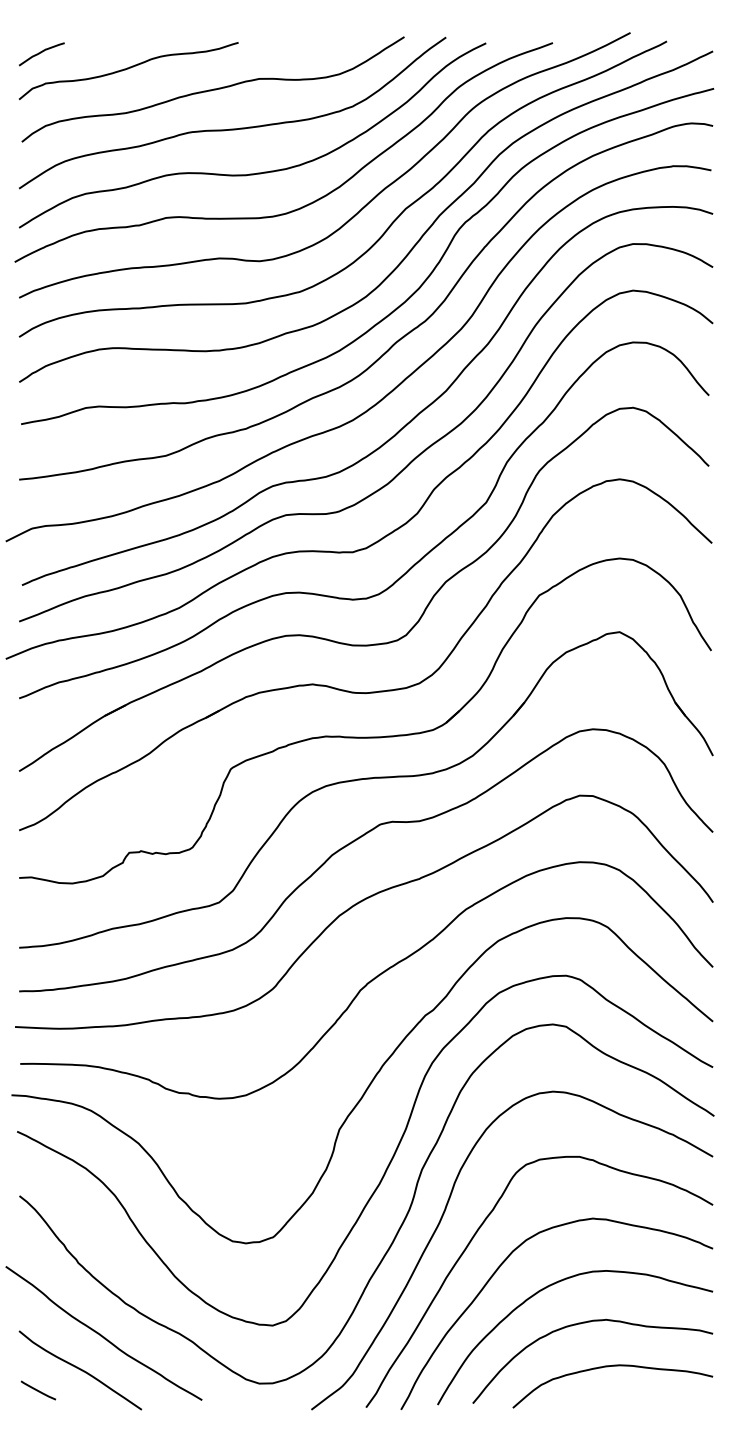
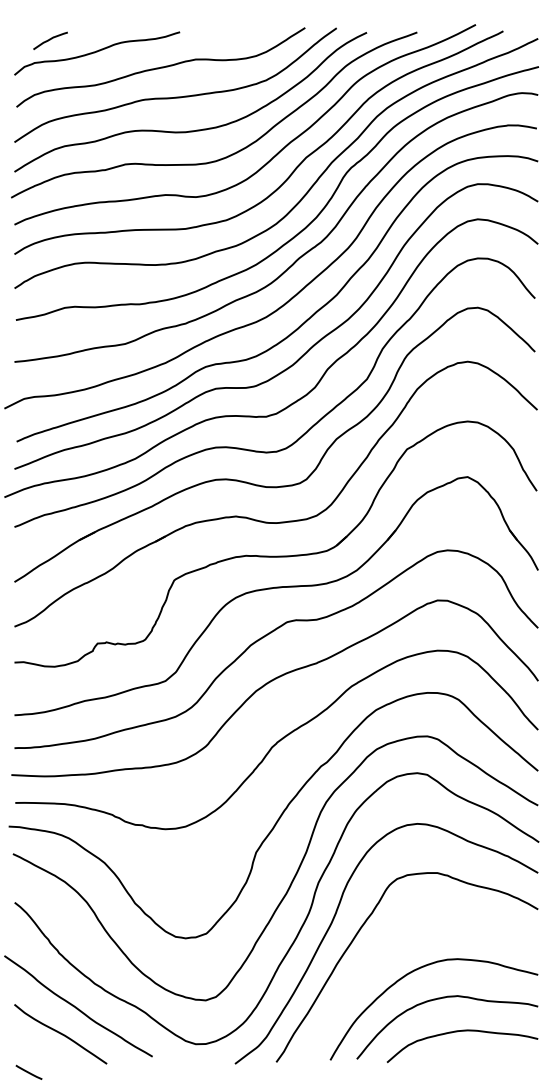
curve: (41, 53) -> (50, 40), moved
curve: (498, 1270) -> (376, 958), removed
line: (37, 1389) -> (28, 1071), moved

